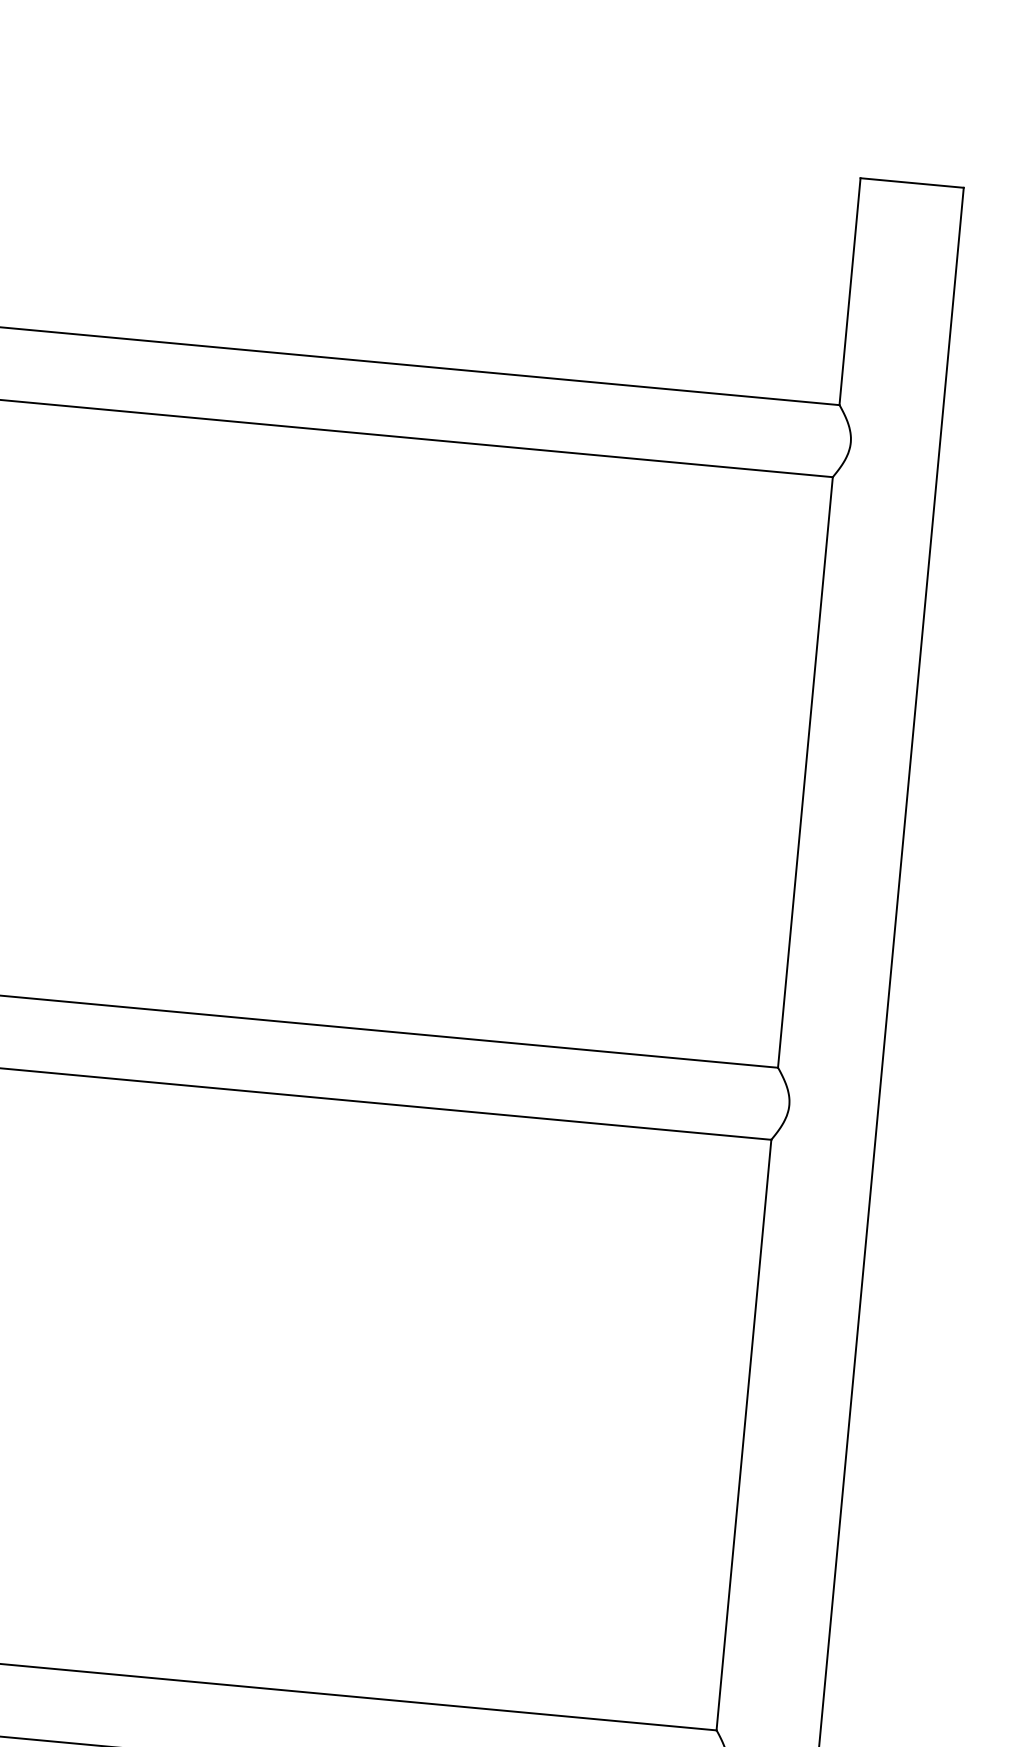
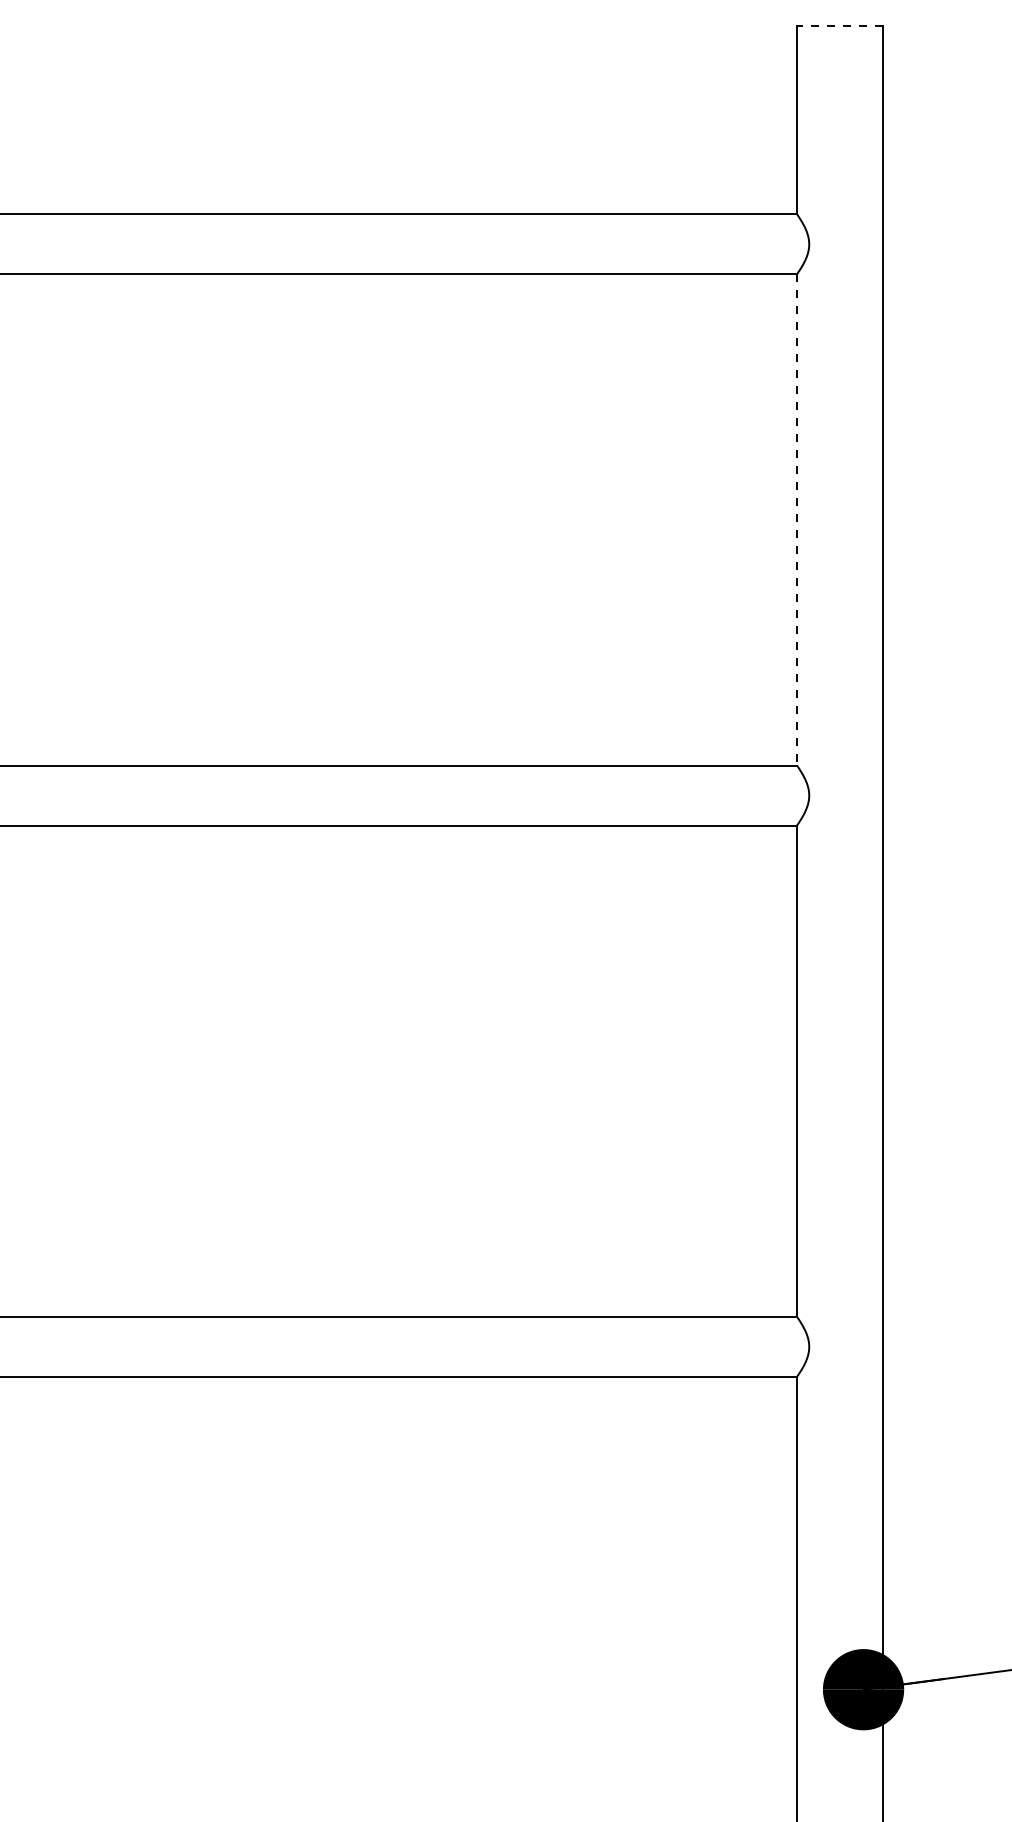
line: (911, 182) -> (839, 25), solid -> dashed
line: (806, 771) -> (797, 519), solid -> dashed

